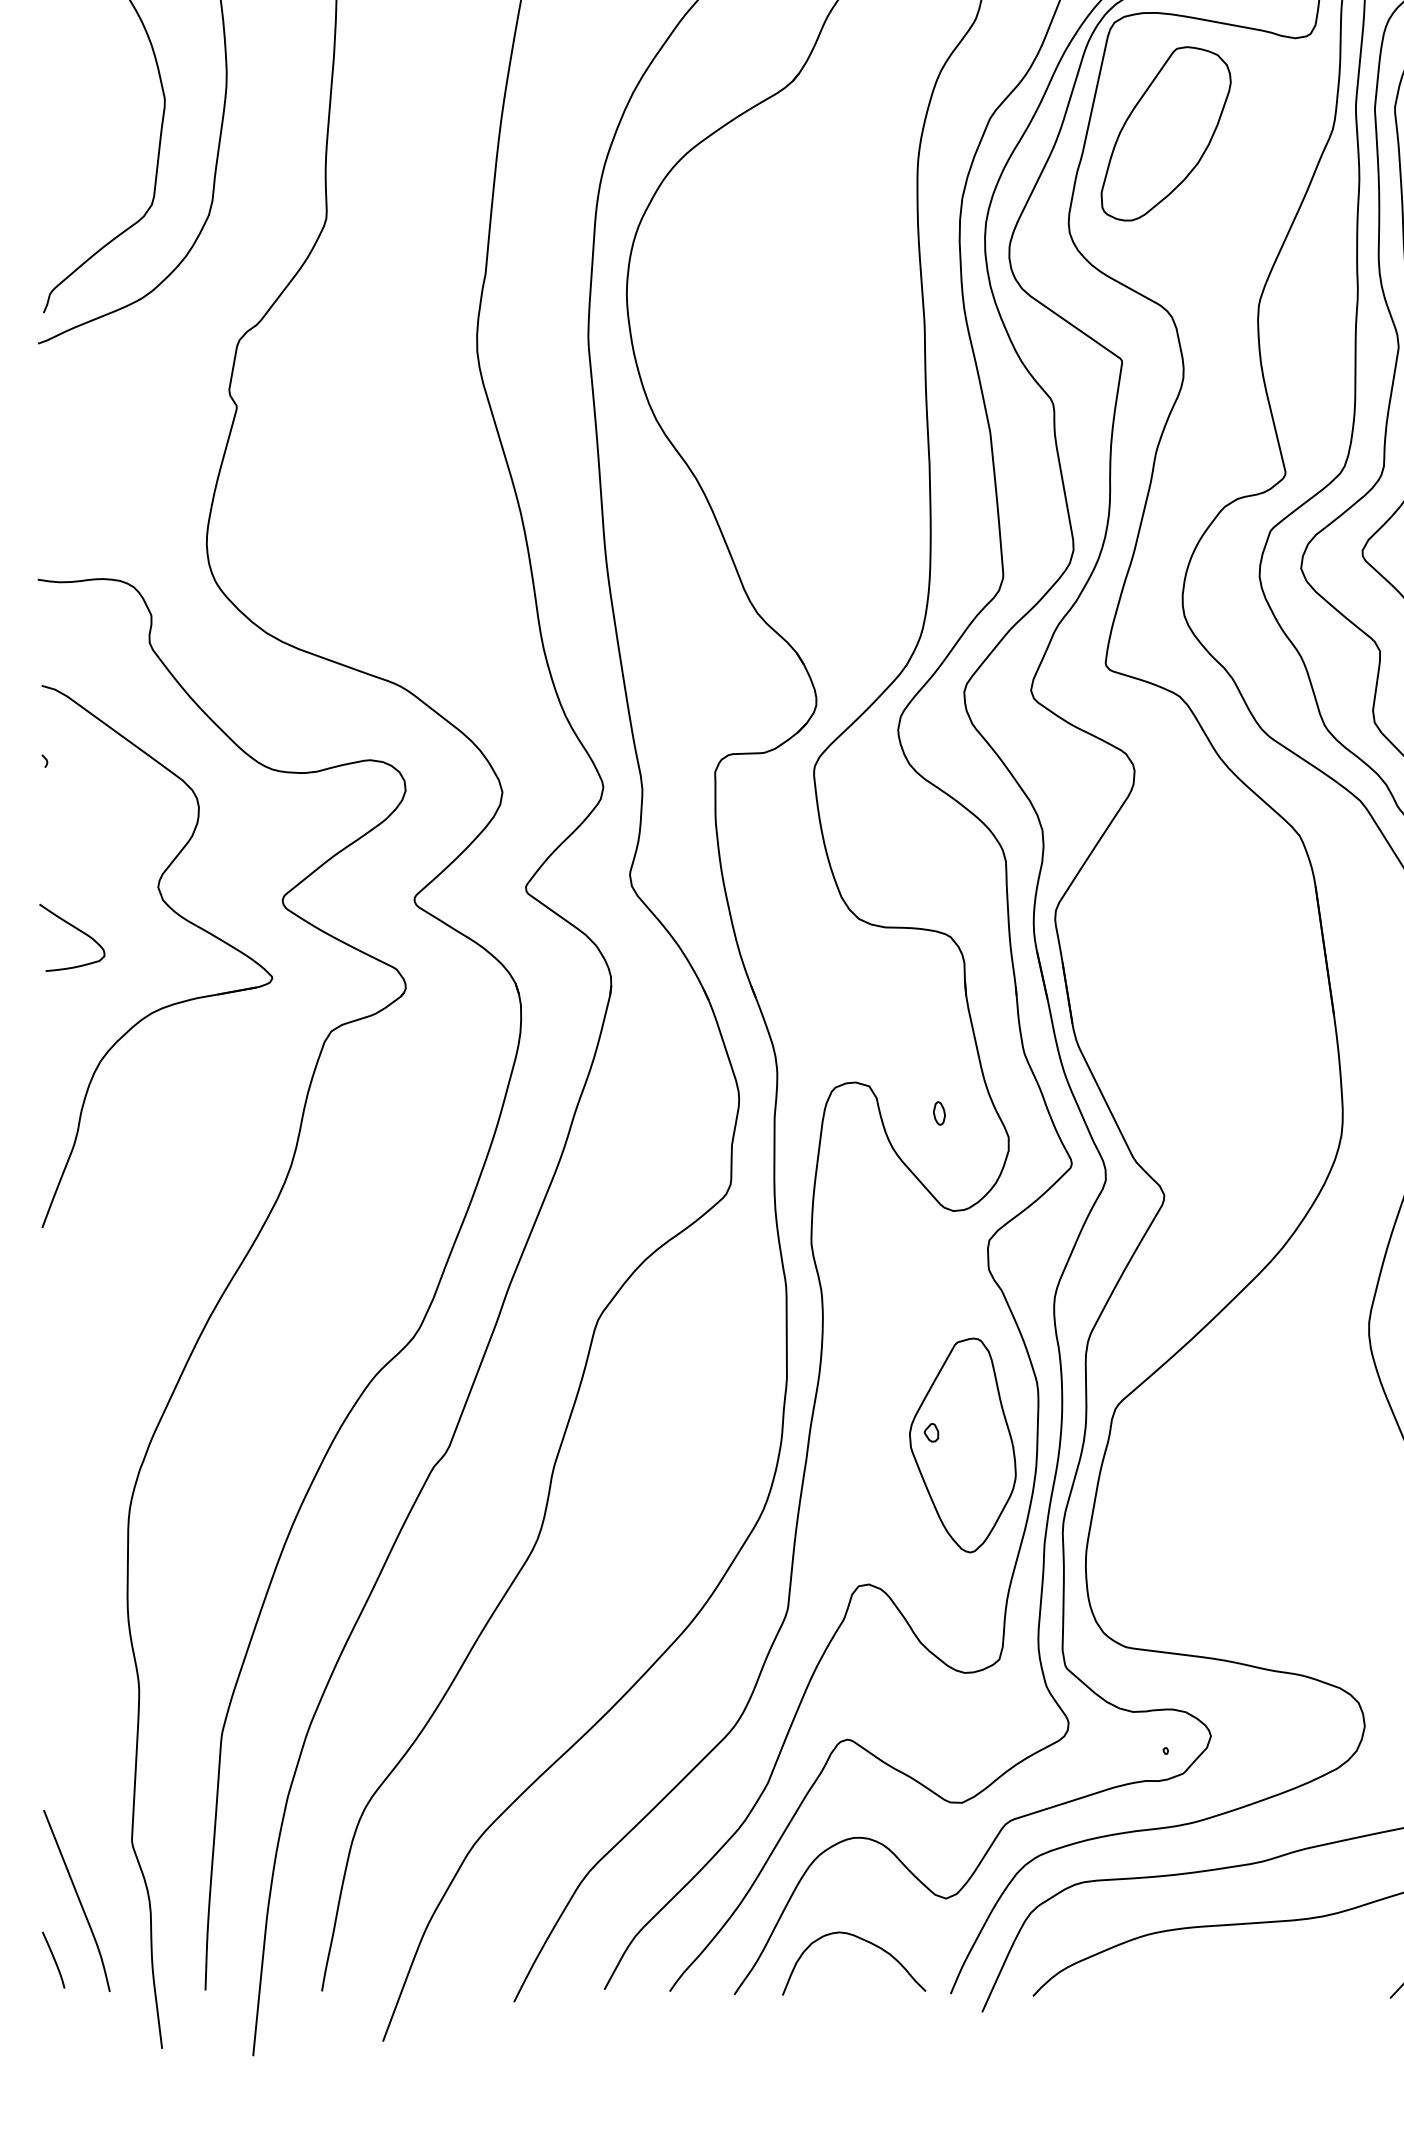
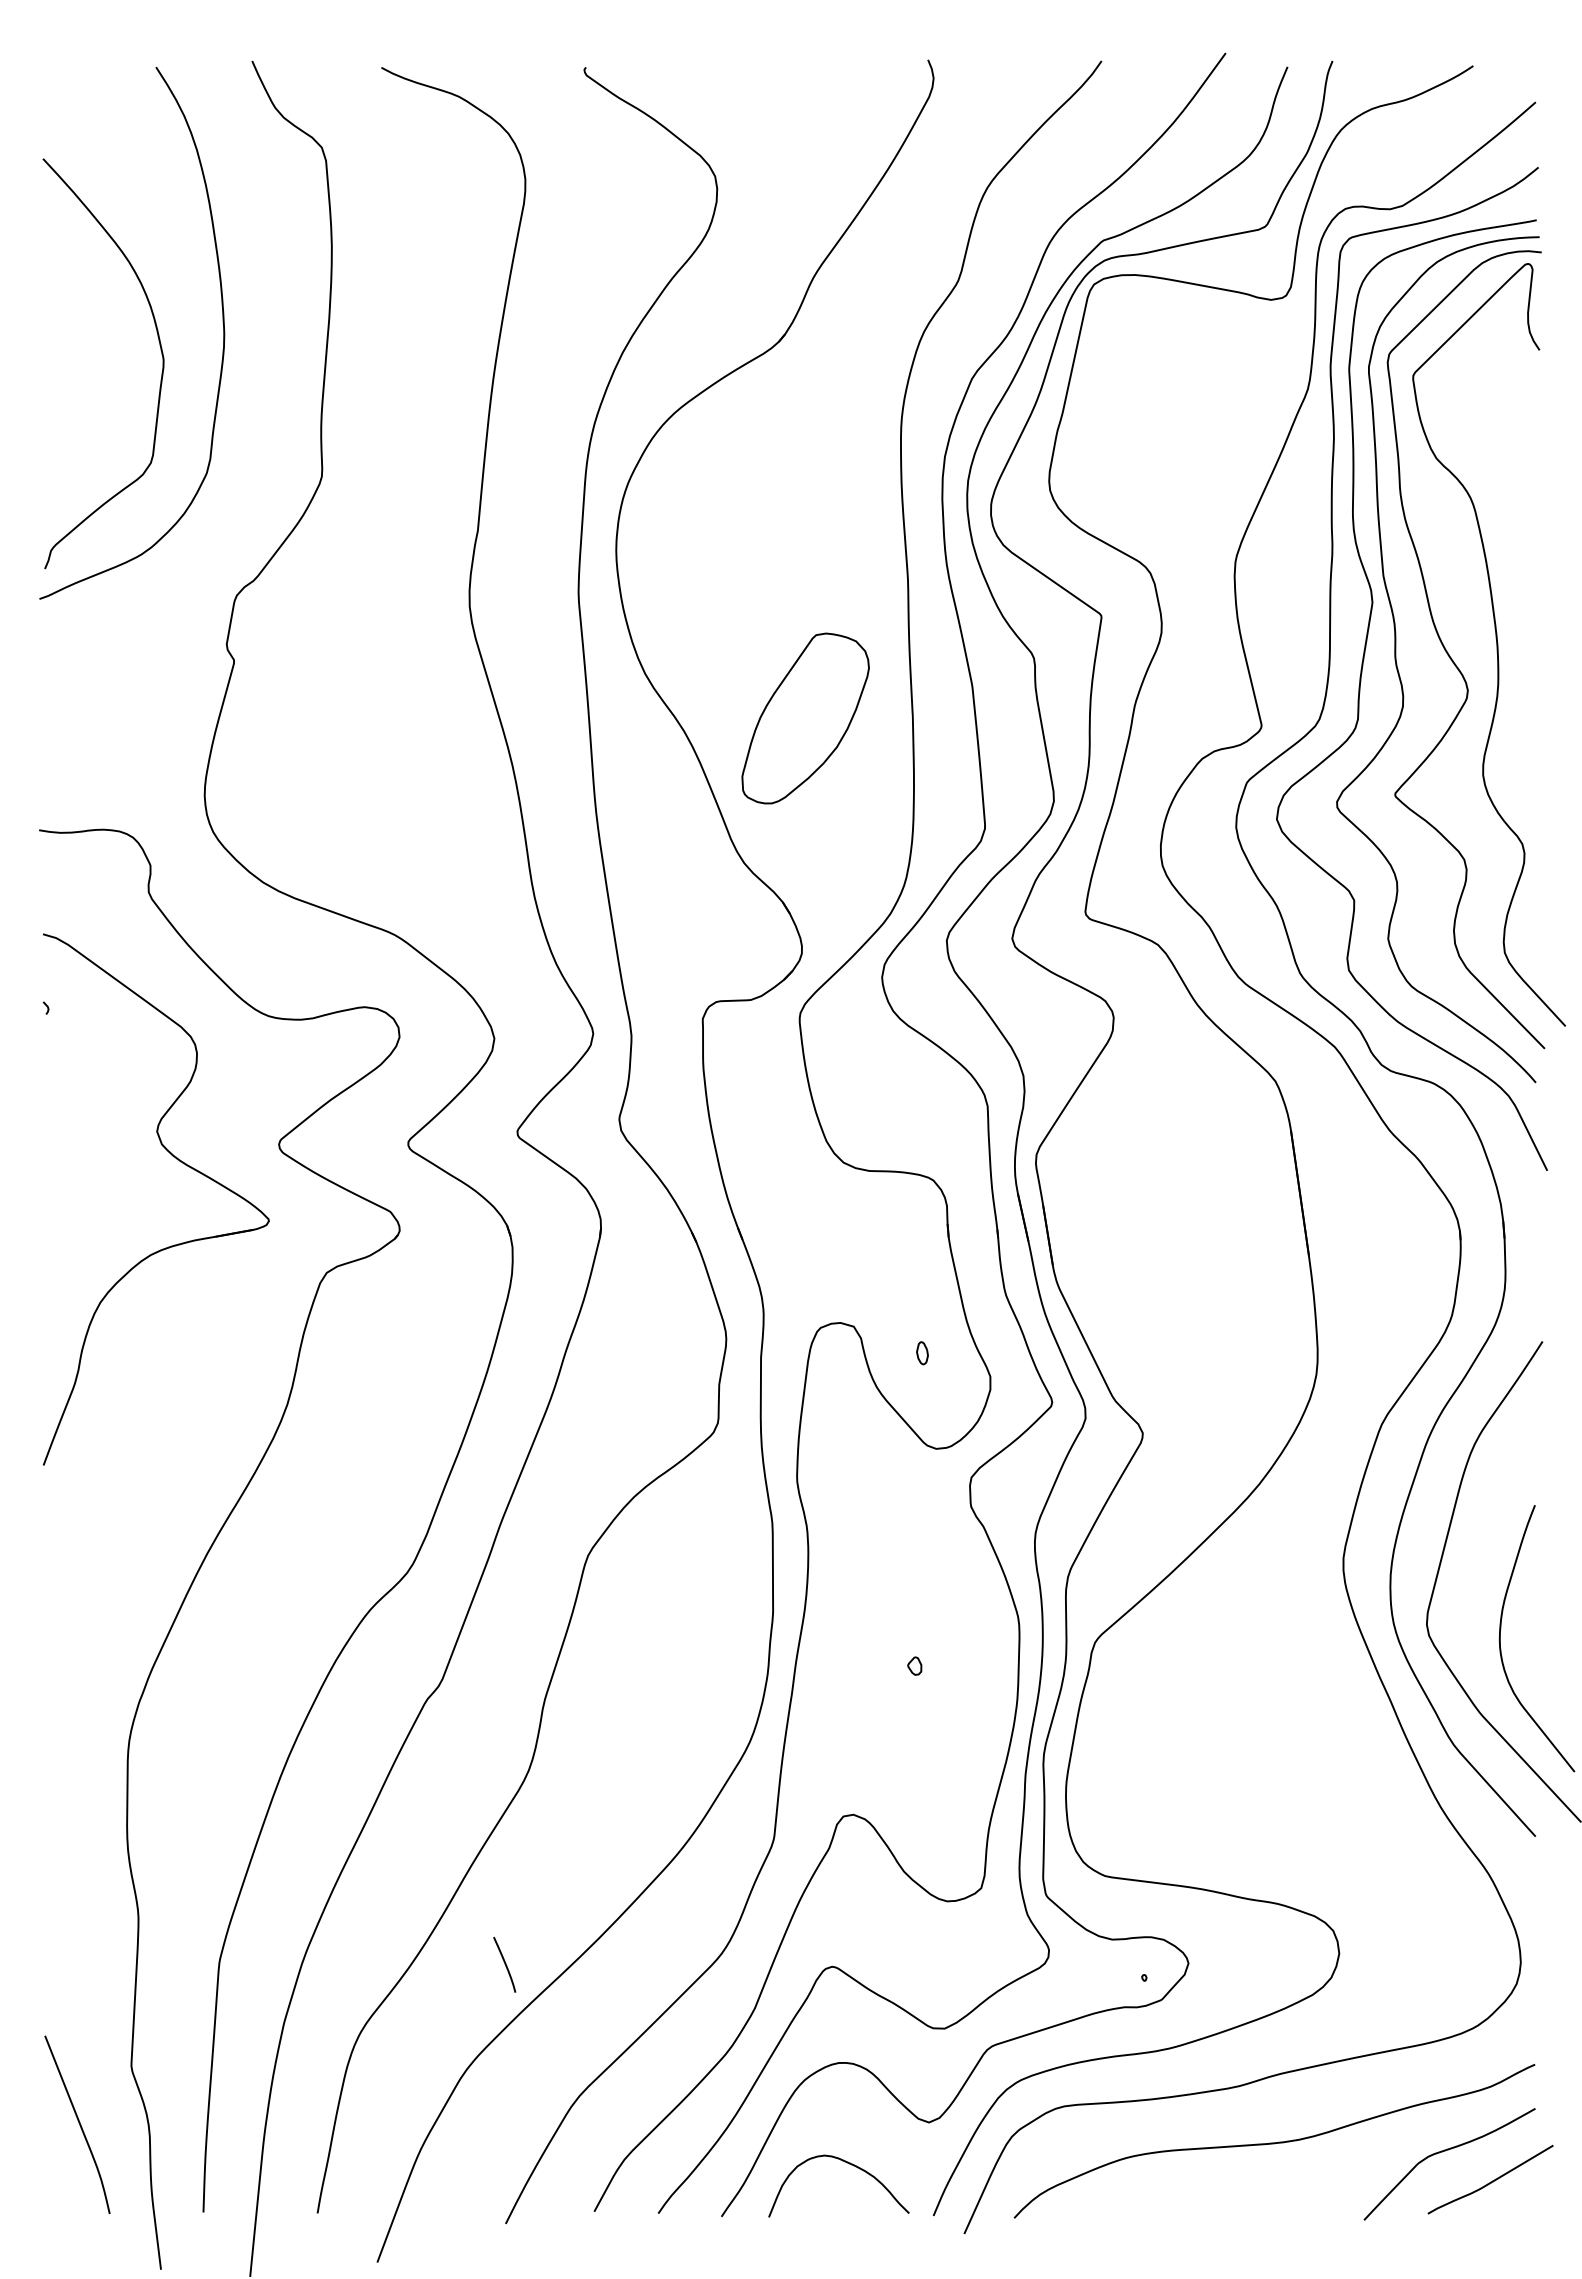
part: (1166, 133) -> (805, 718), moved
curve: (76, 929) -> (77, 1173), removed
part: (962, 1445) -> (945, 1678), removed
curve: (53, 1959) -> (504, 1964), moved

